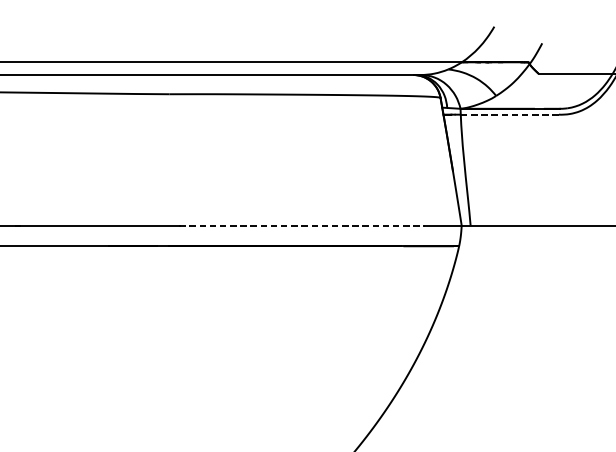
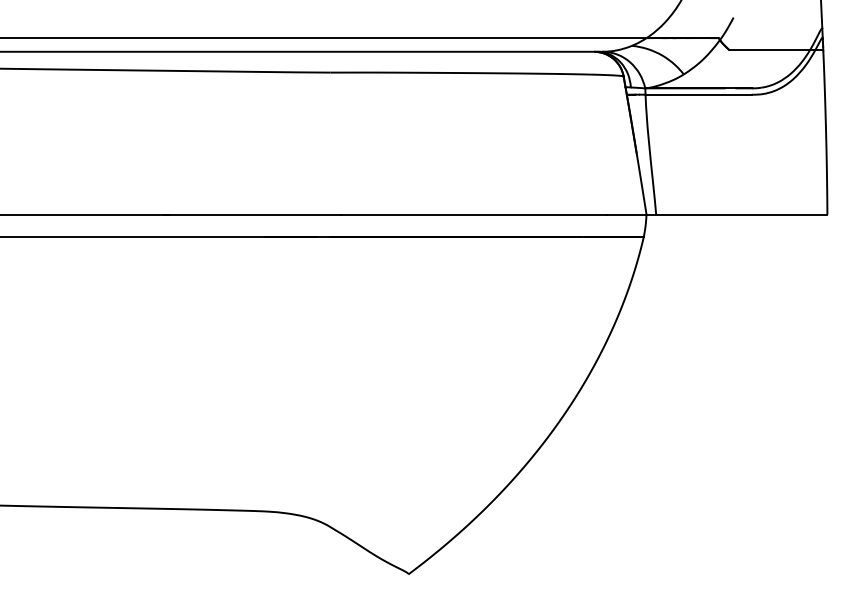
line: (509, 114) -> (698, 94), dashed -> solid
line: (302, 225) -> (474, 214), dashed -> solid

